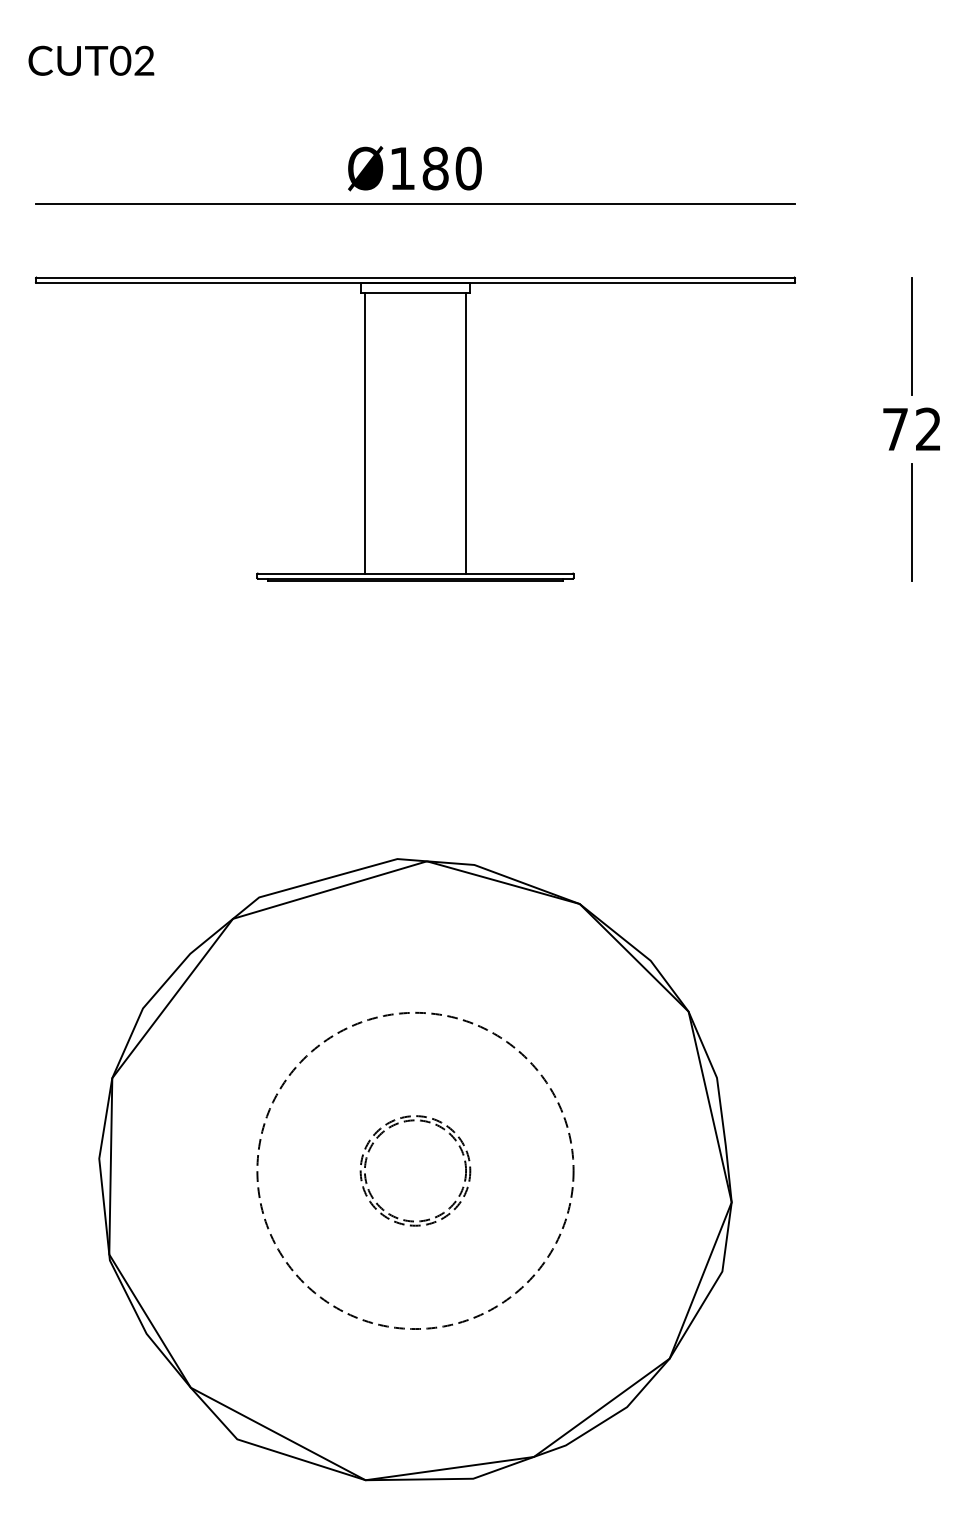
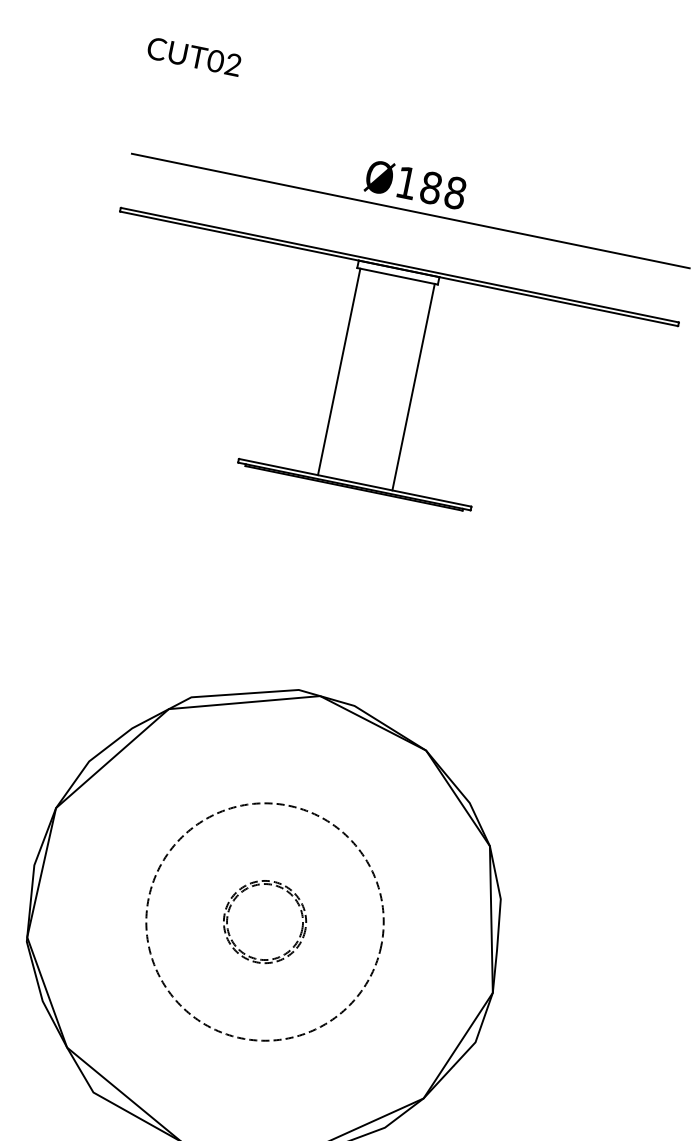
text: (468, 168) -> (455, 192), Ø180 -> Ø188

